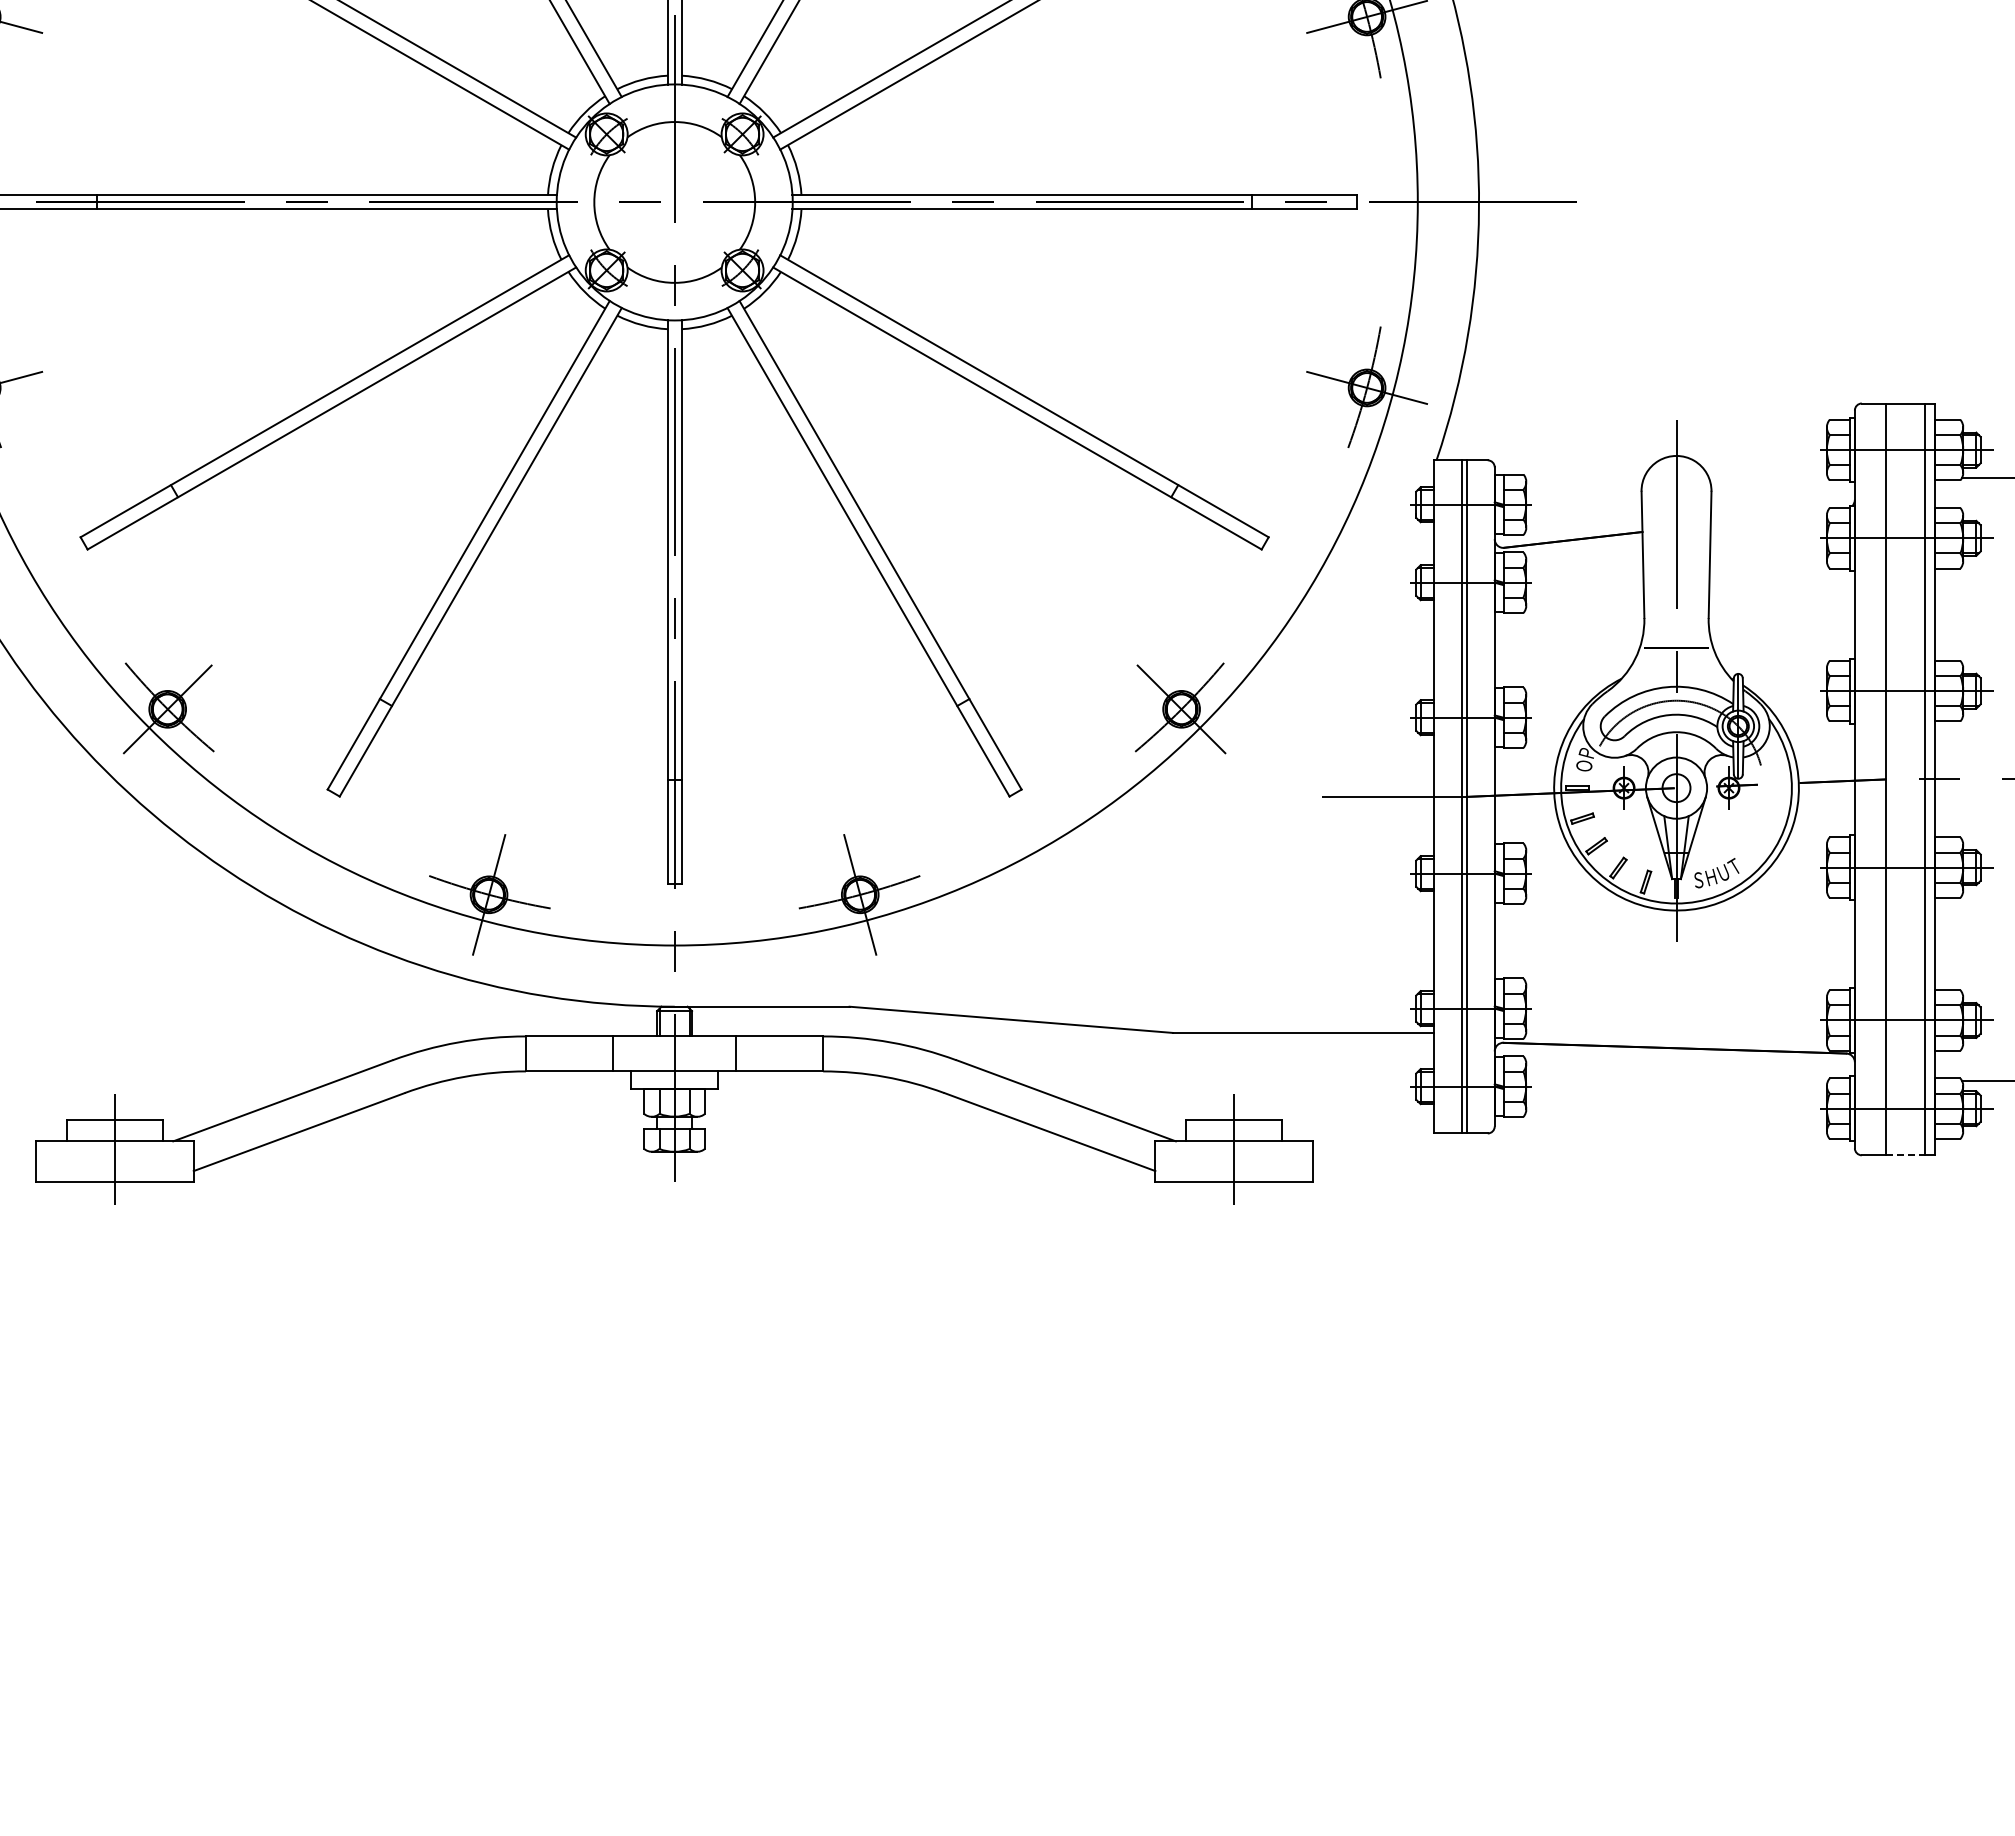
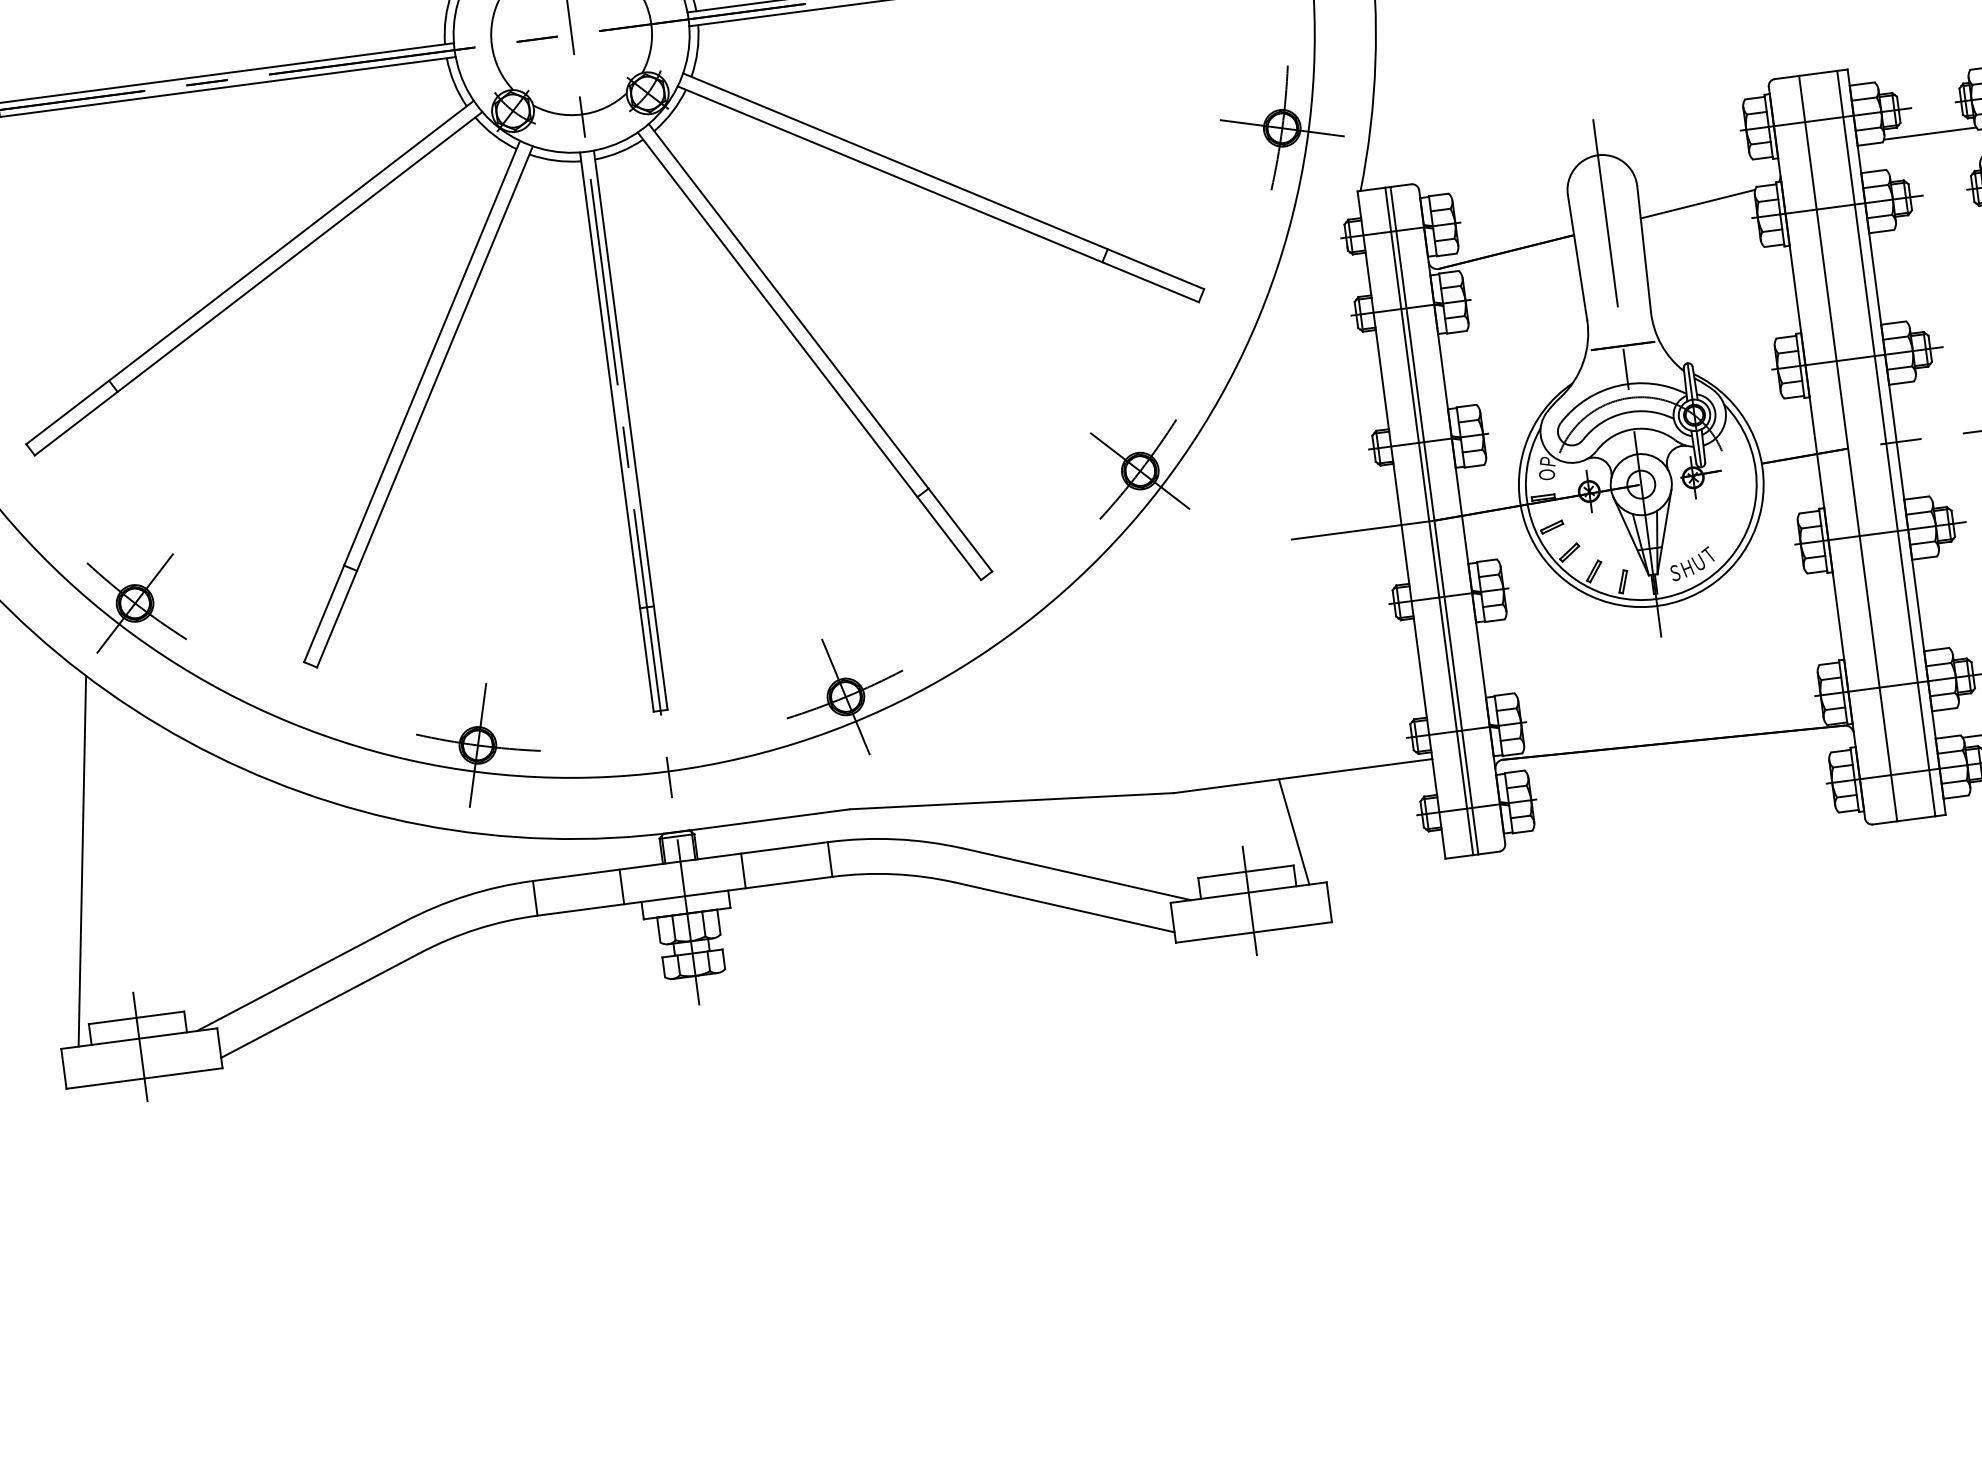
line: (1768, 517) -> (1697, 204), added
line: (81, 957) -> (82, 860), added
line: (1286, 1086) -> (1293, 831), added
line: (1906, 1155) -> (1917, 818), dashed -> solid

